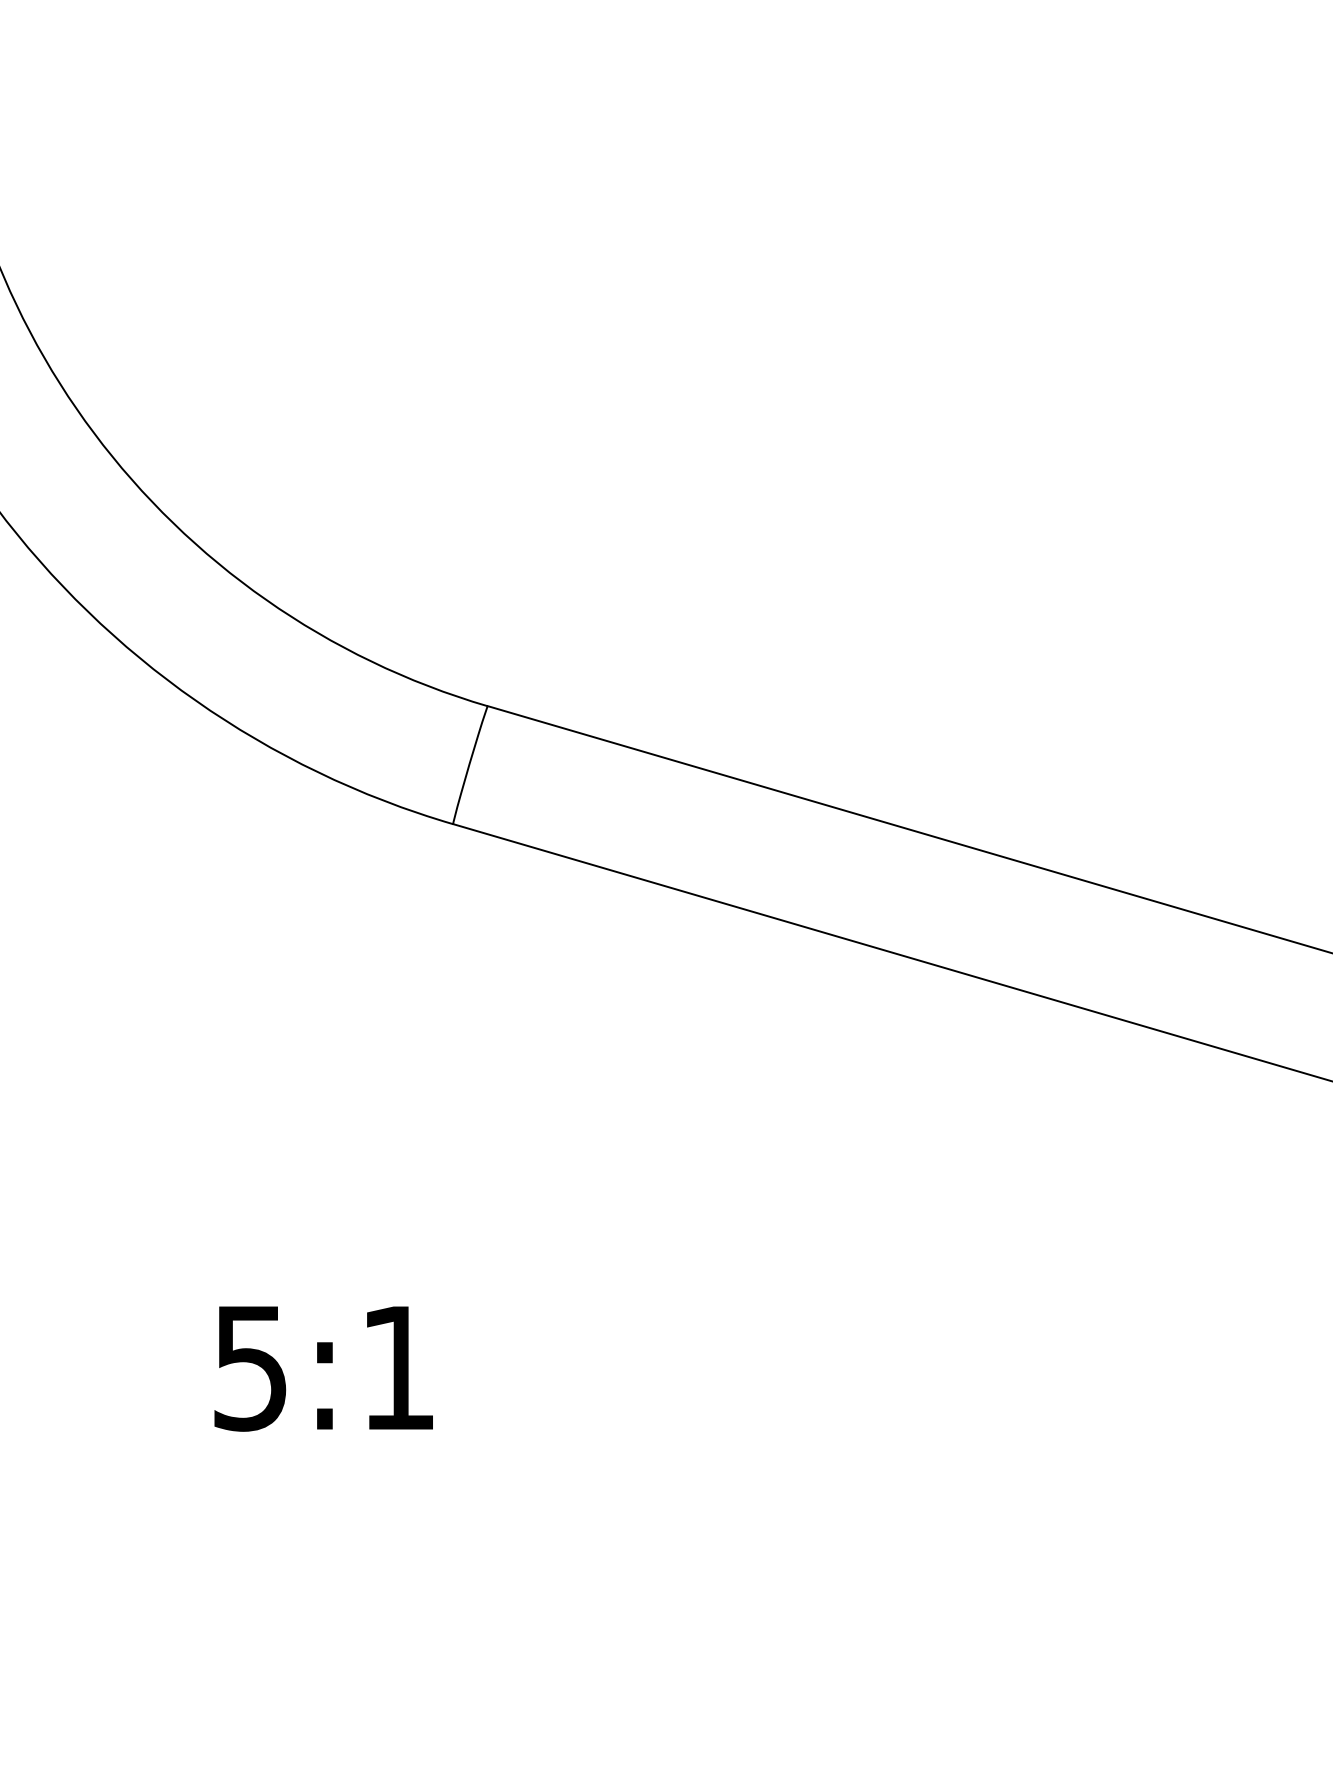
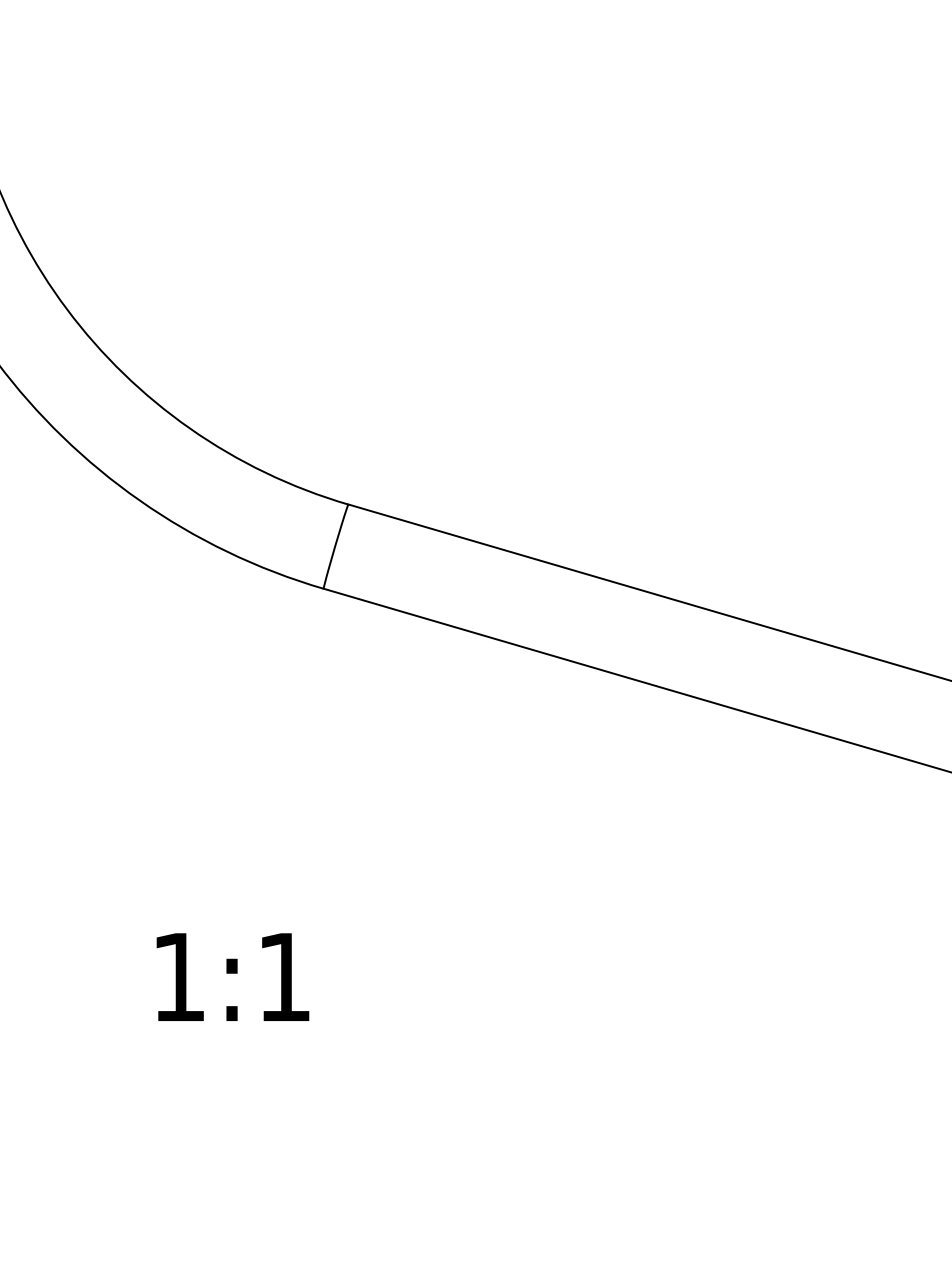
text: (250, 1368) -> (178, 977), 5:1 -> 1:1

